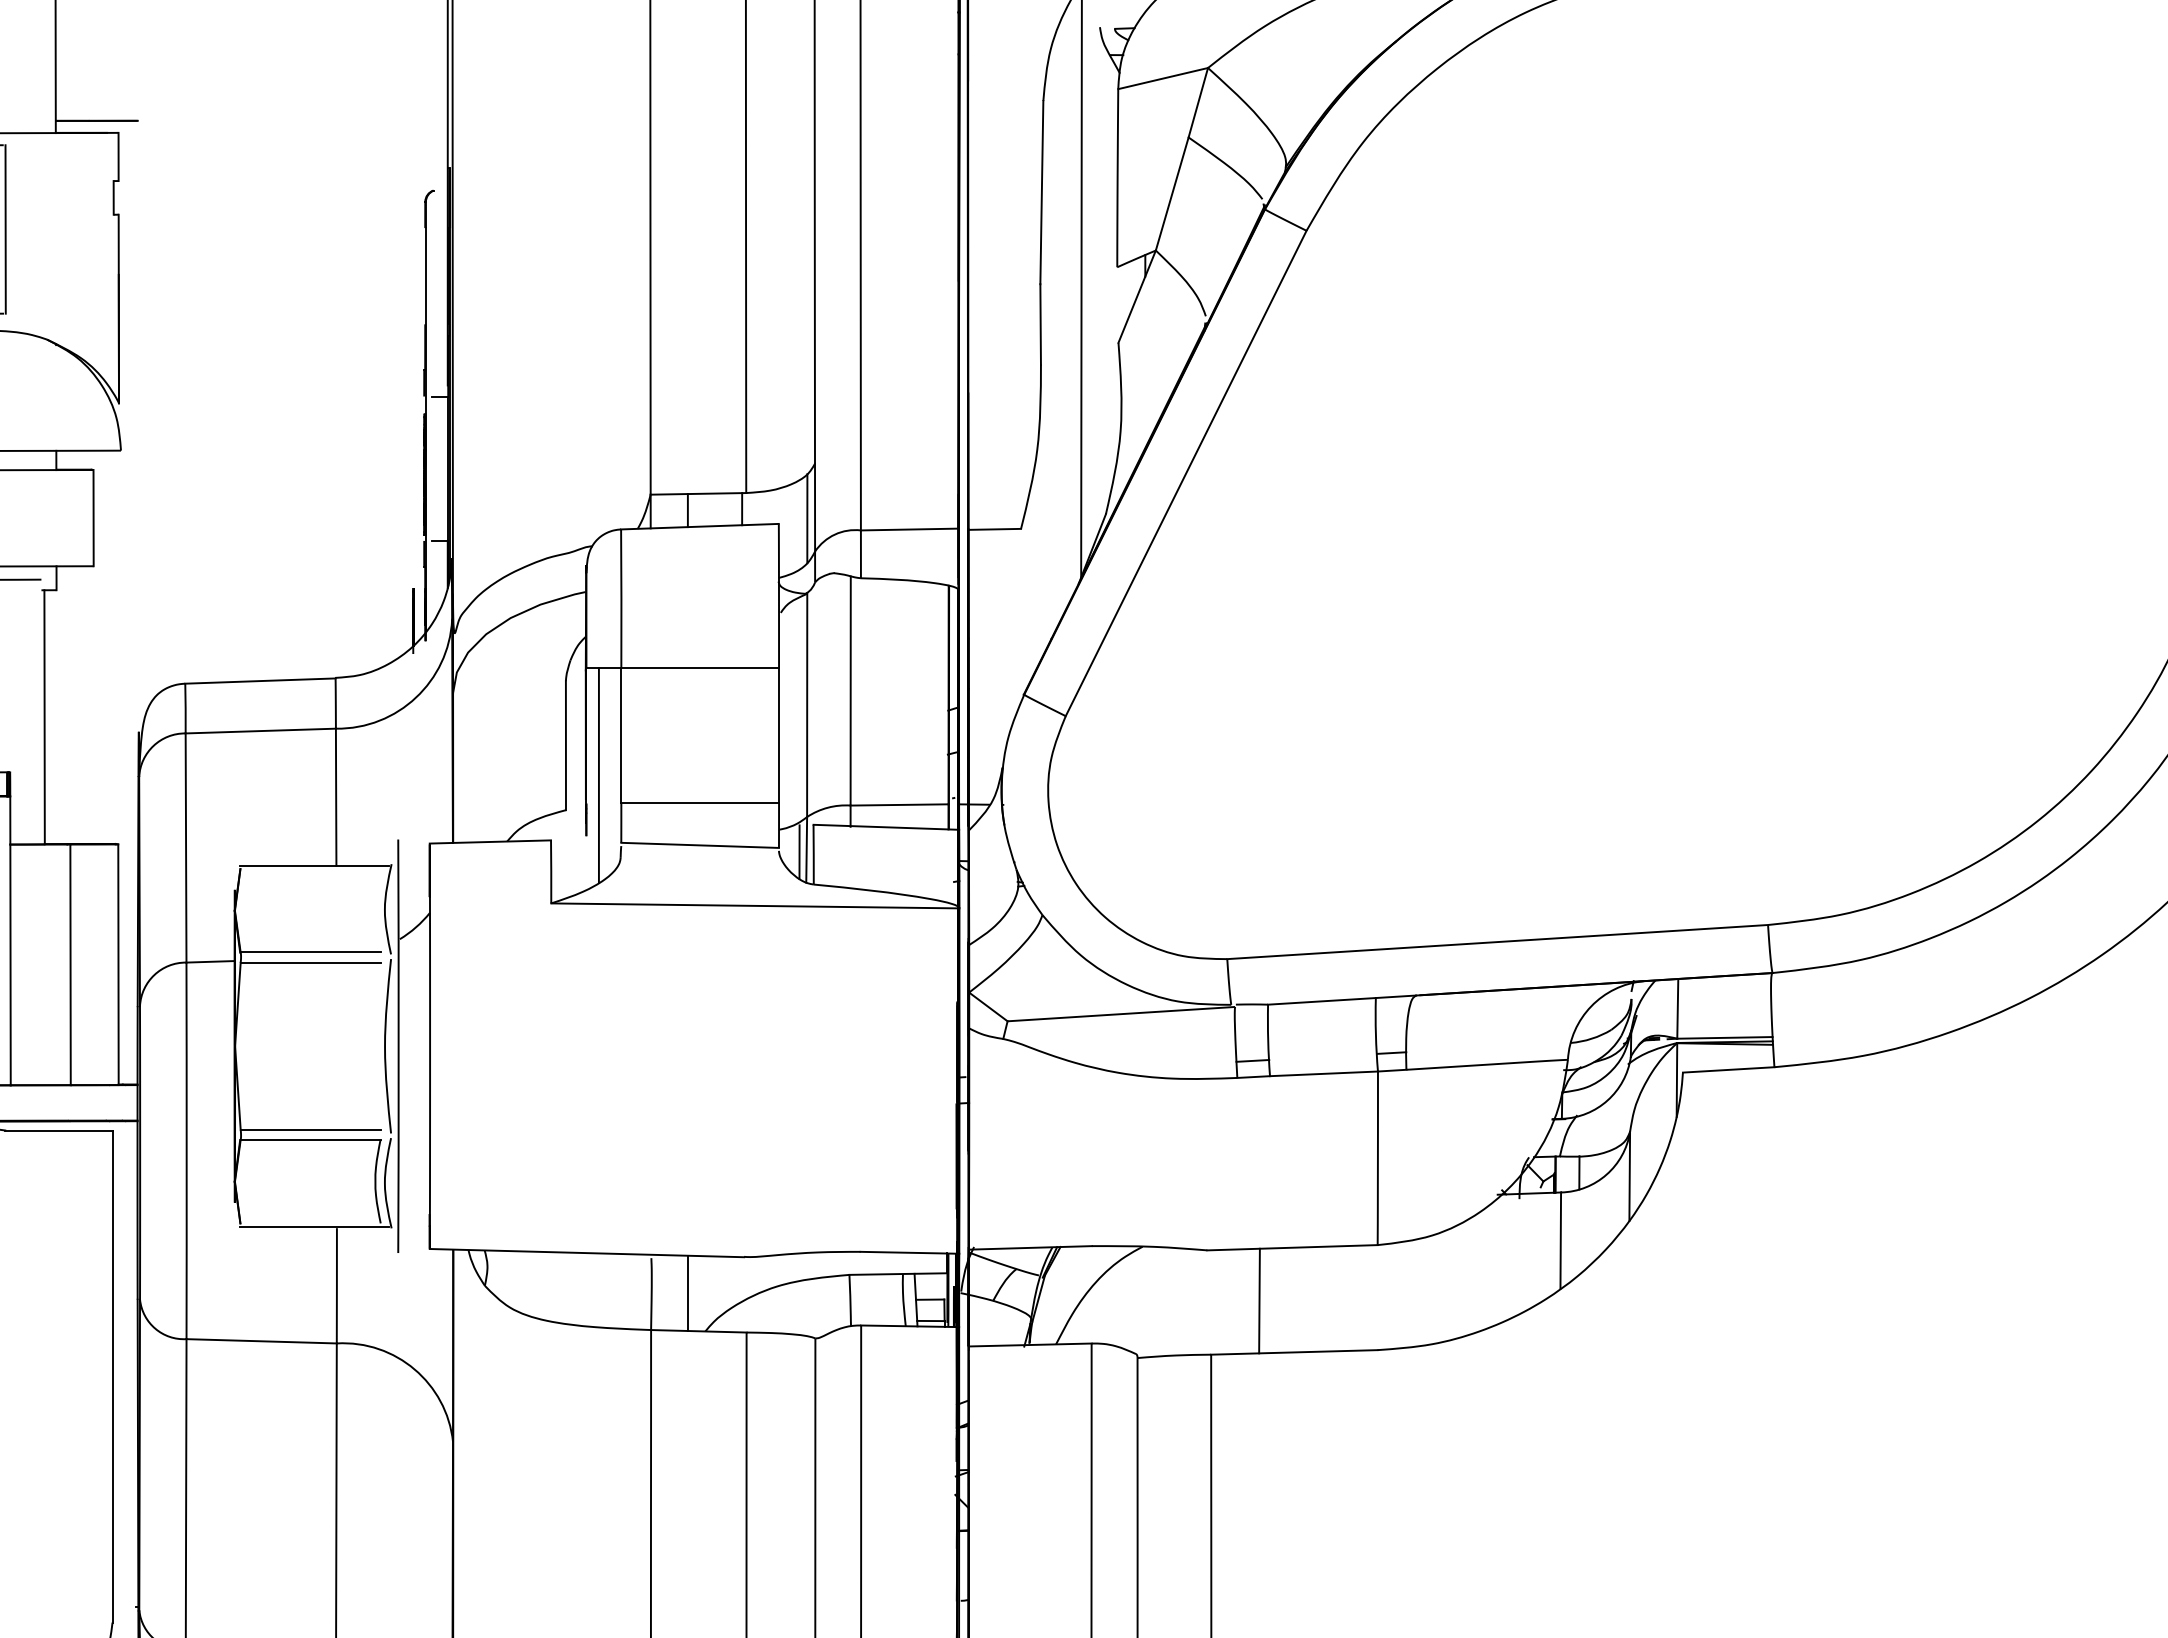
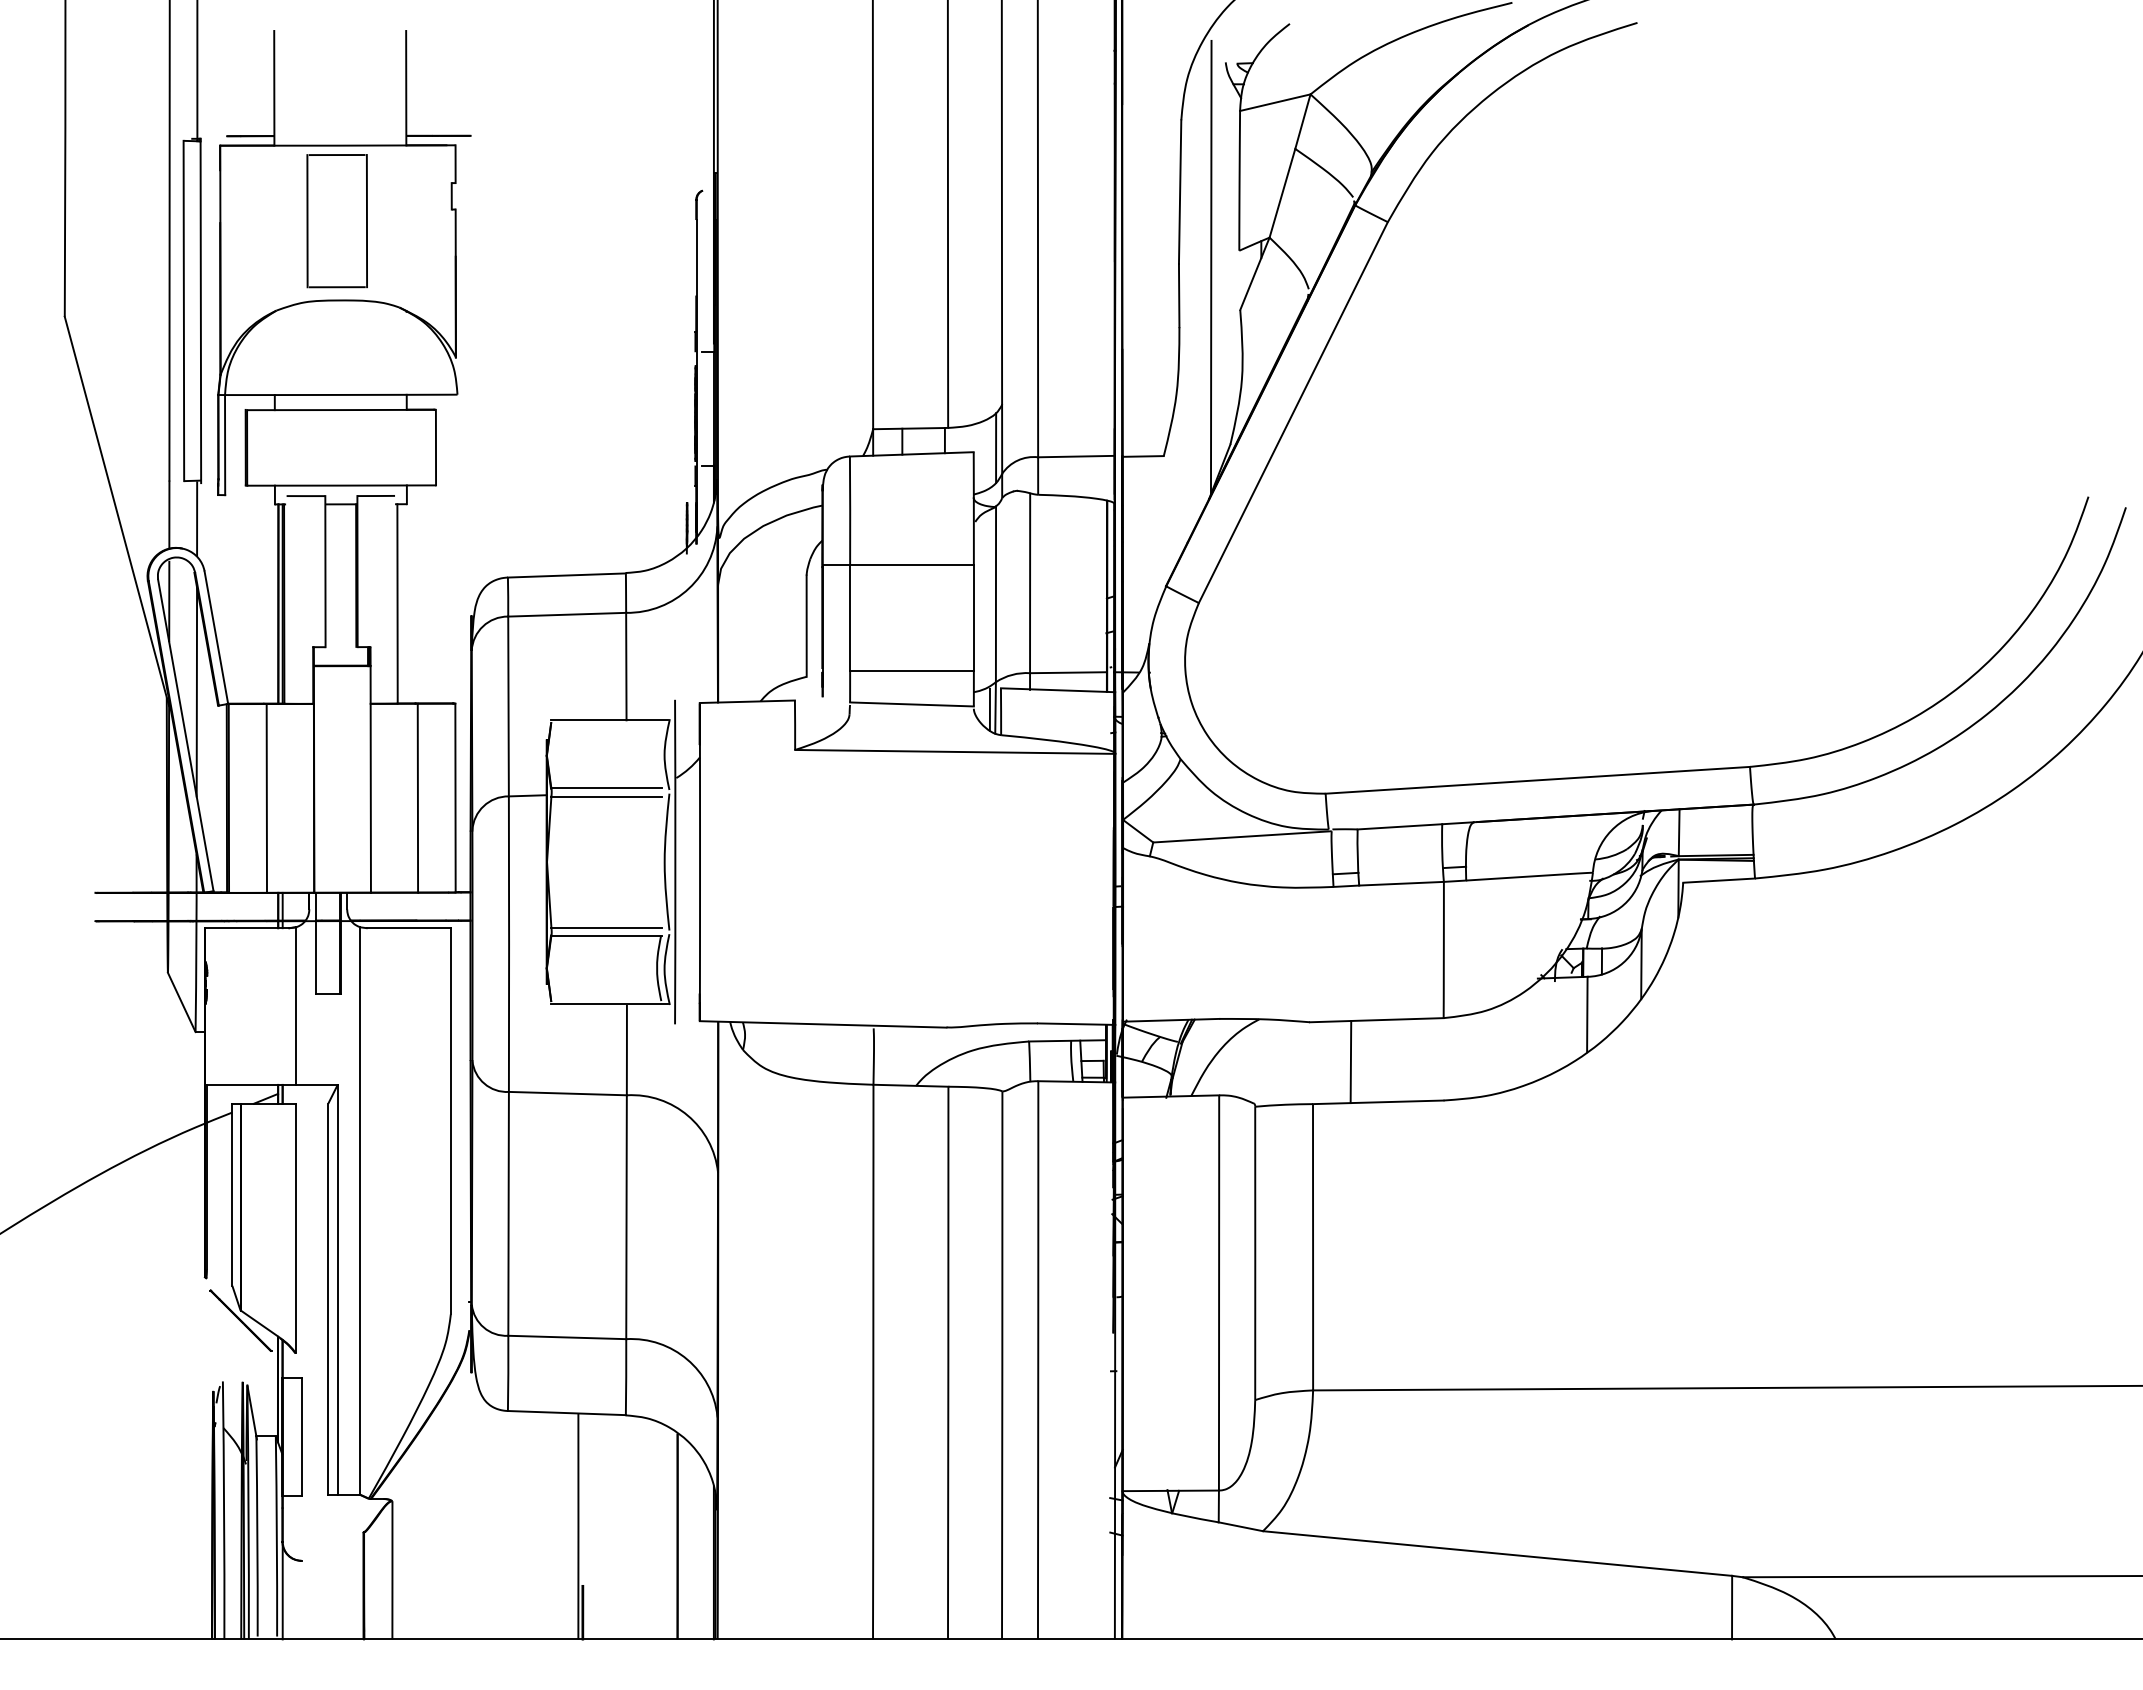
line: (598, 775) -> (832, 649), removed
line: (688, 1292) -> (902, 1055), removed

